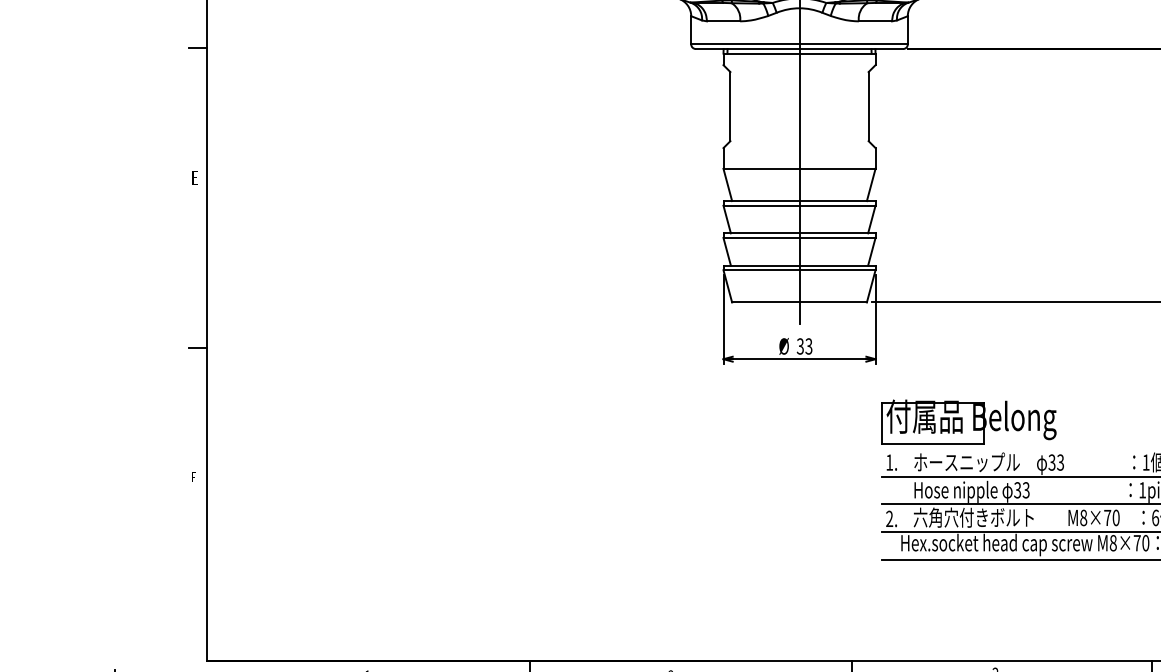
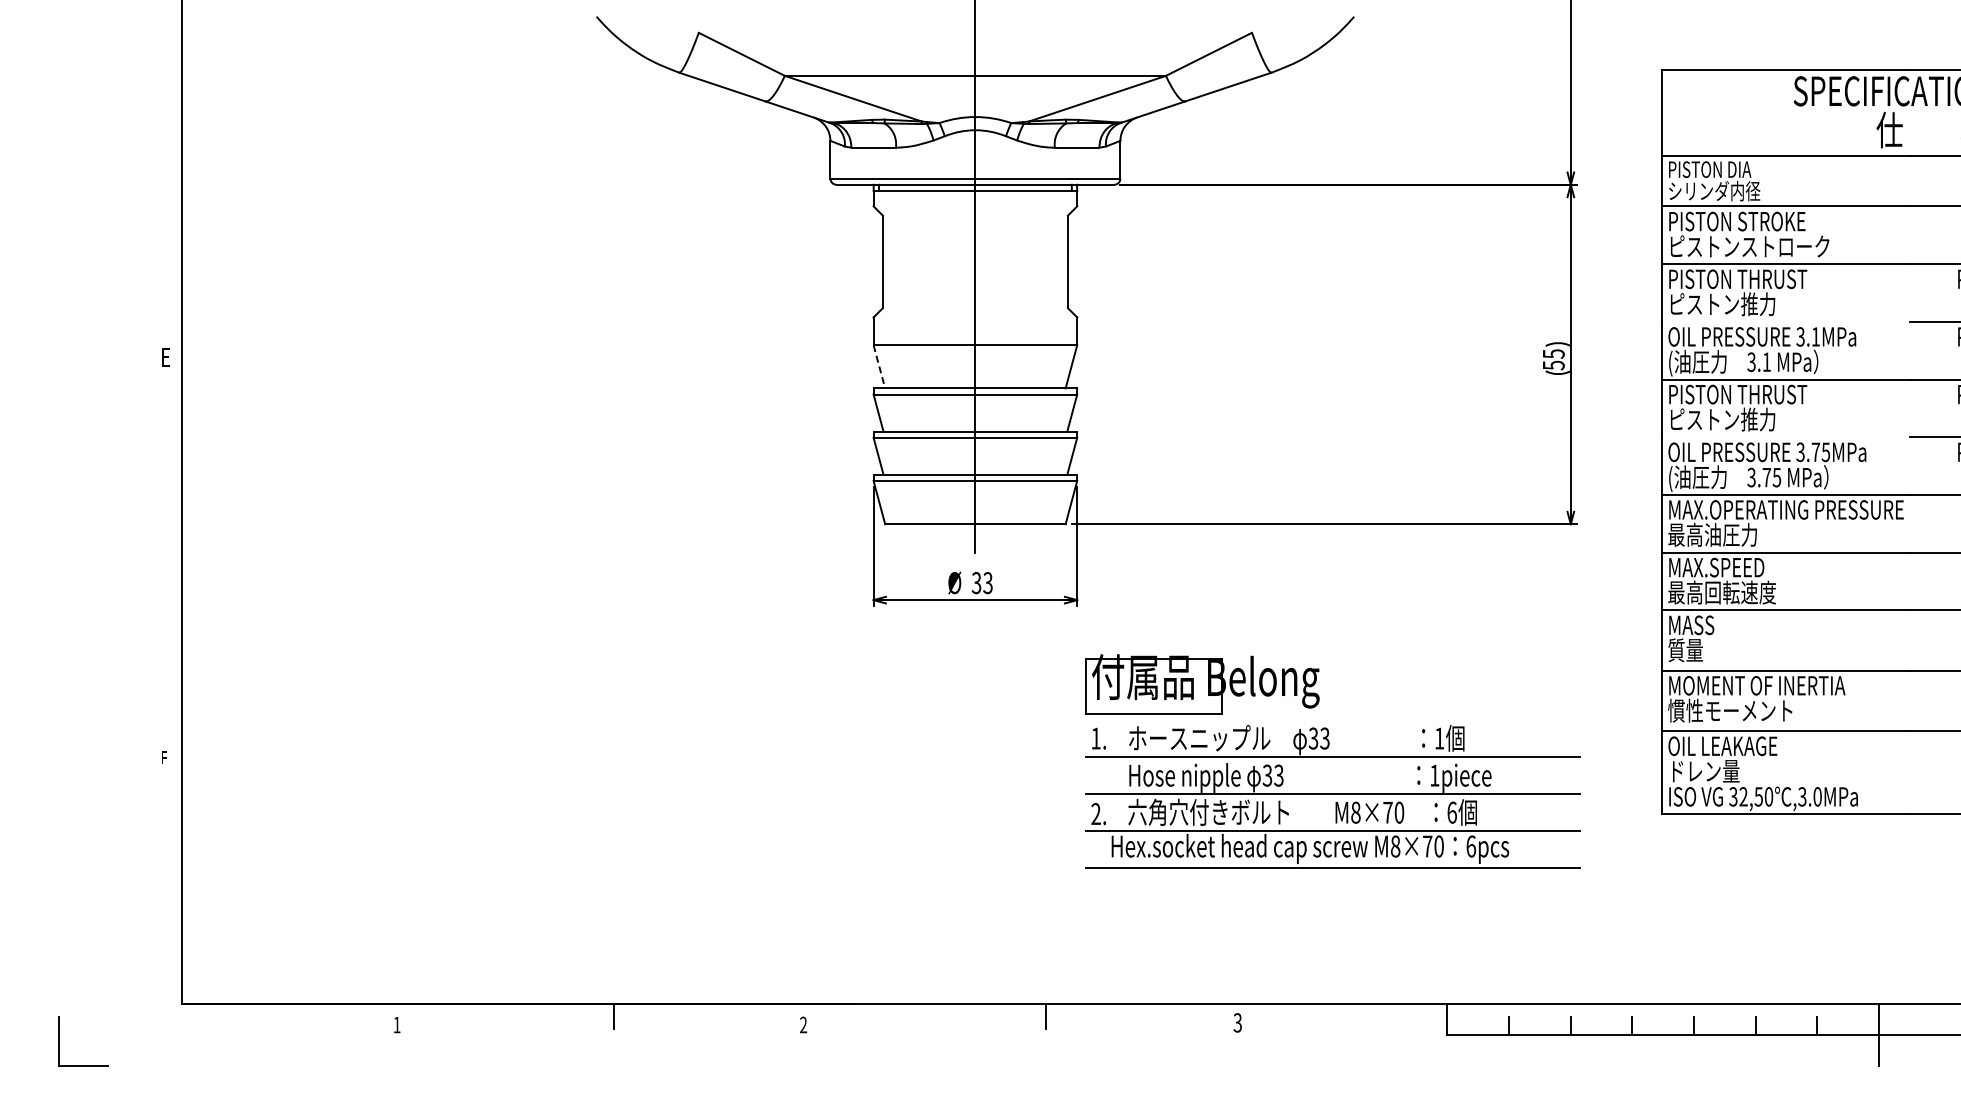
line: (197, 48) -> (169, 183), removed
line: (727, 185) -> (879, 367), solid -> dashed
line: (197, 347) -> (169, 584), removed

